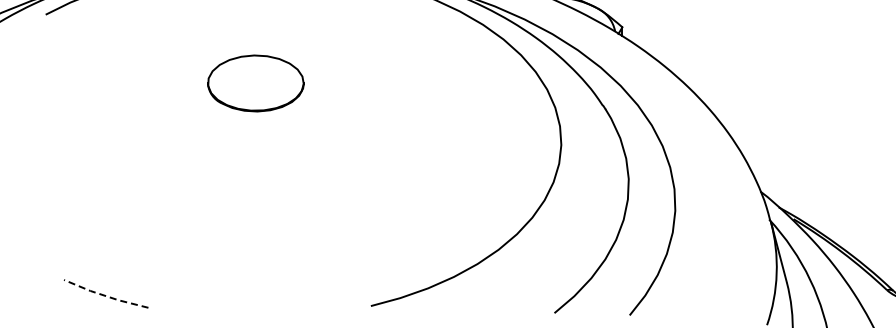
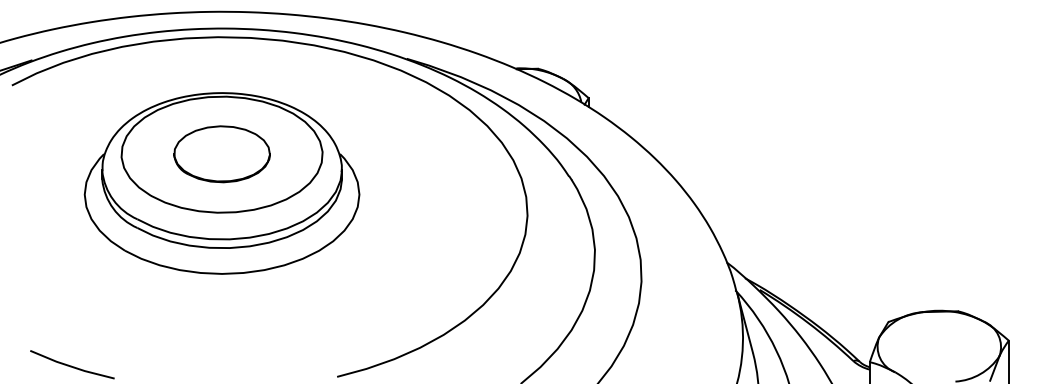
part: (255, 112) -> (221, 183), added
line: (105, 295) -> (71, 366), dashed -> solid

